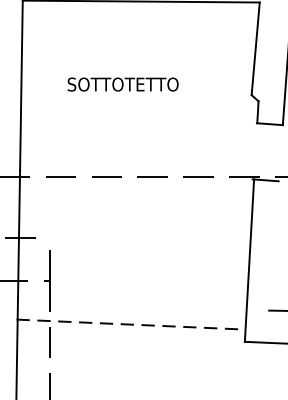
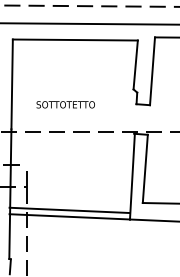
text: (122, 84) -> (65, 104), moved
line: (272, 245) -> (144, 168), added
line: (132, 324) -> (70, 210), dashed -> solid
line: (130, 336) -> (69, 216), added

